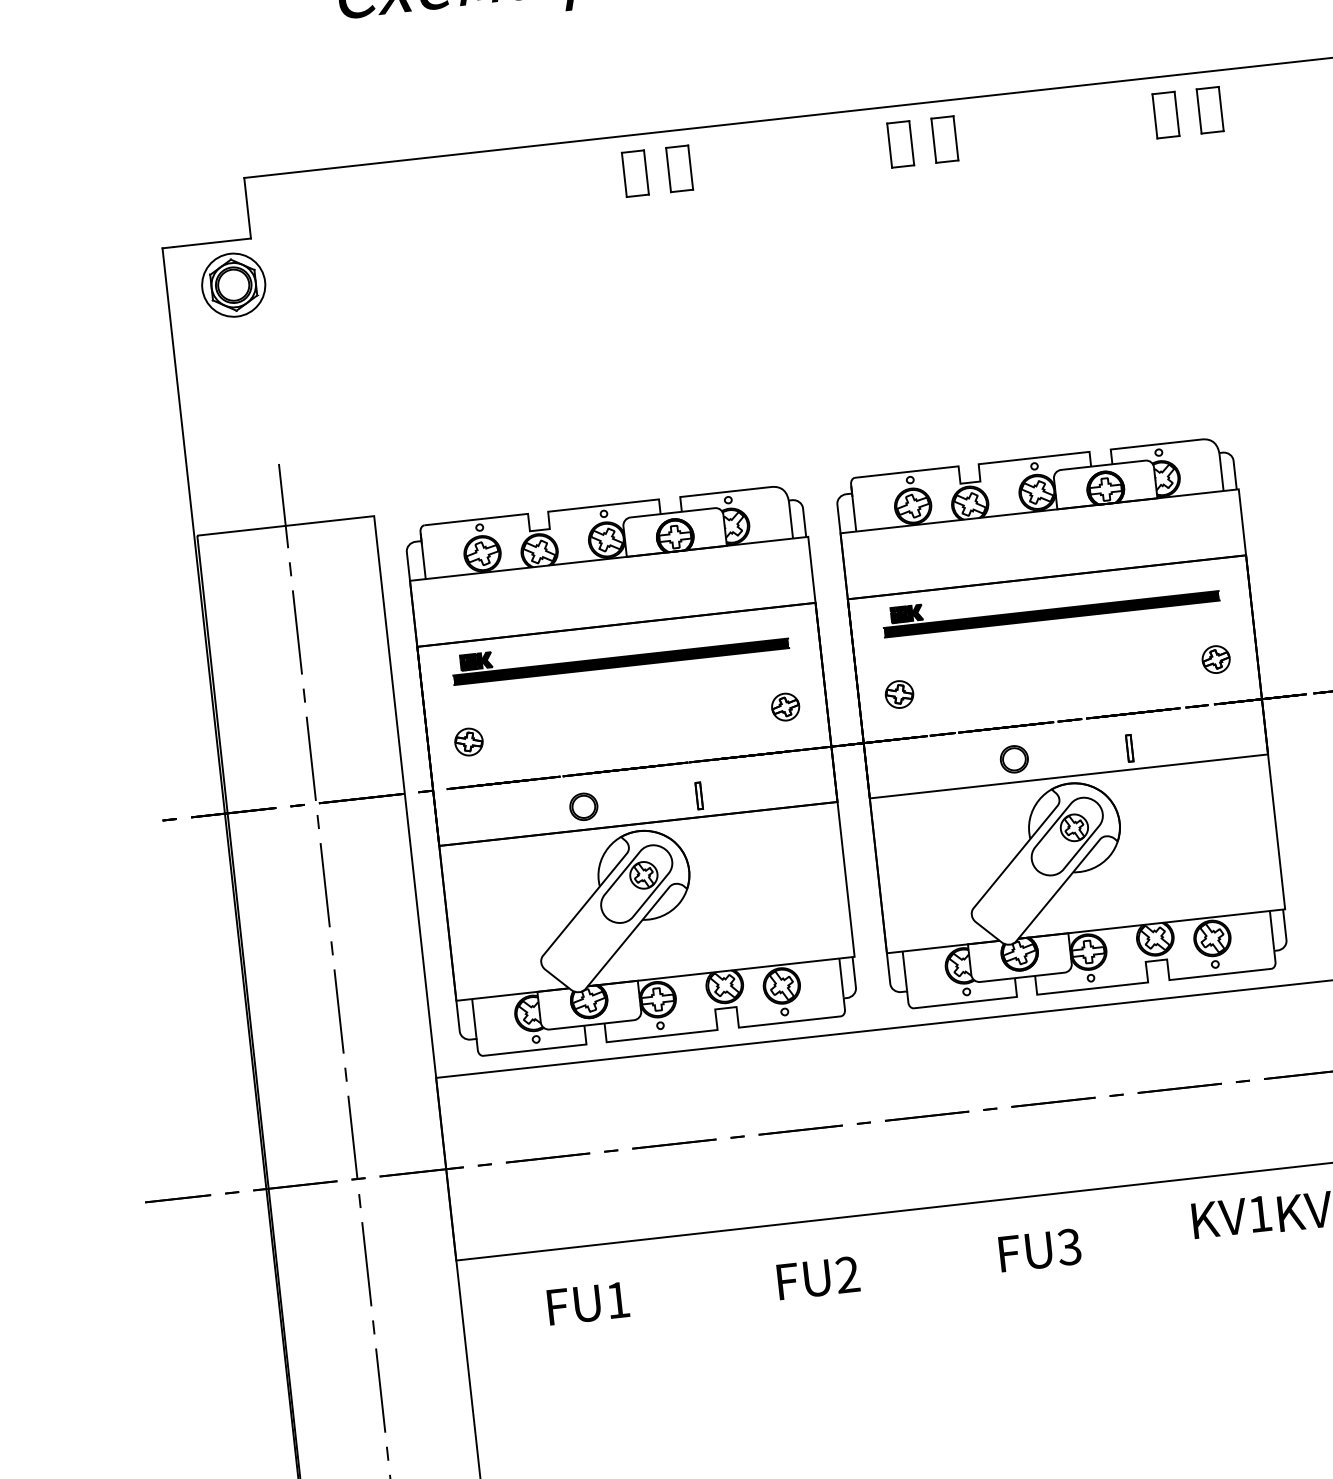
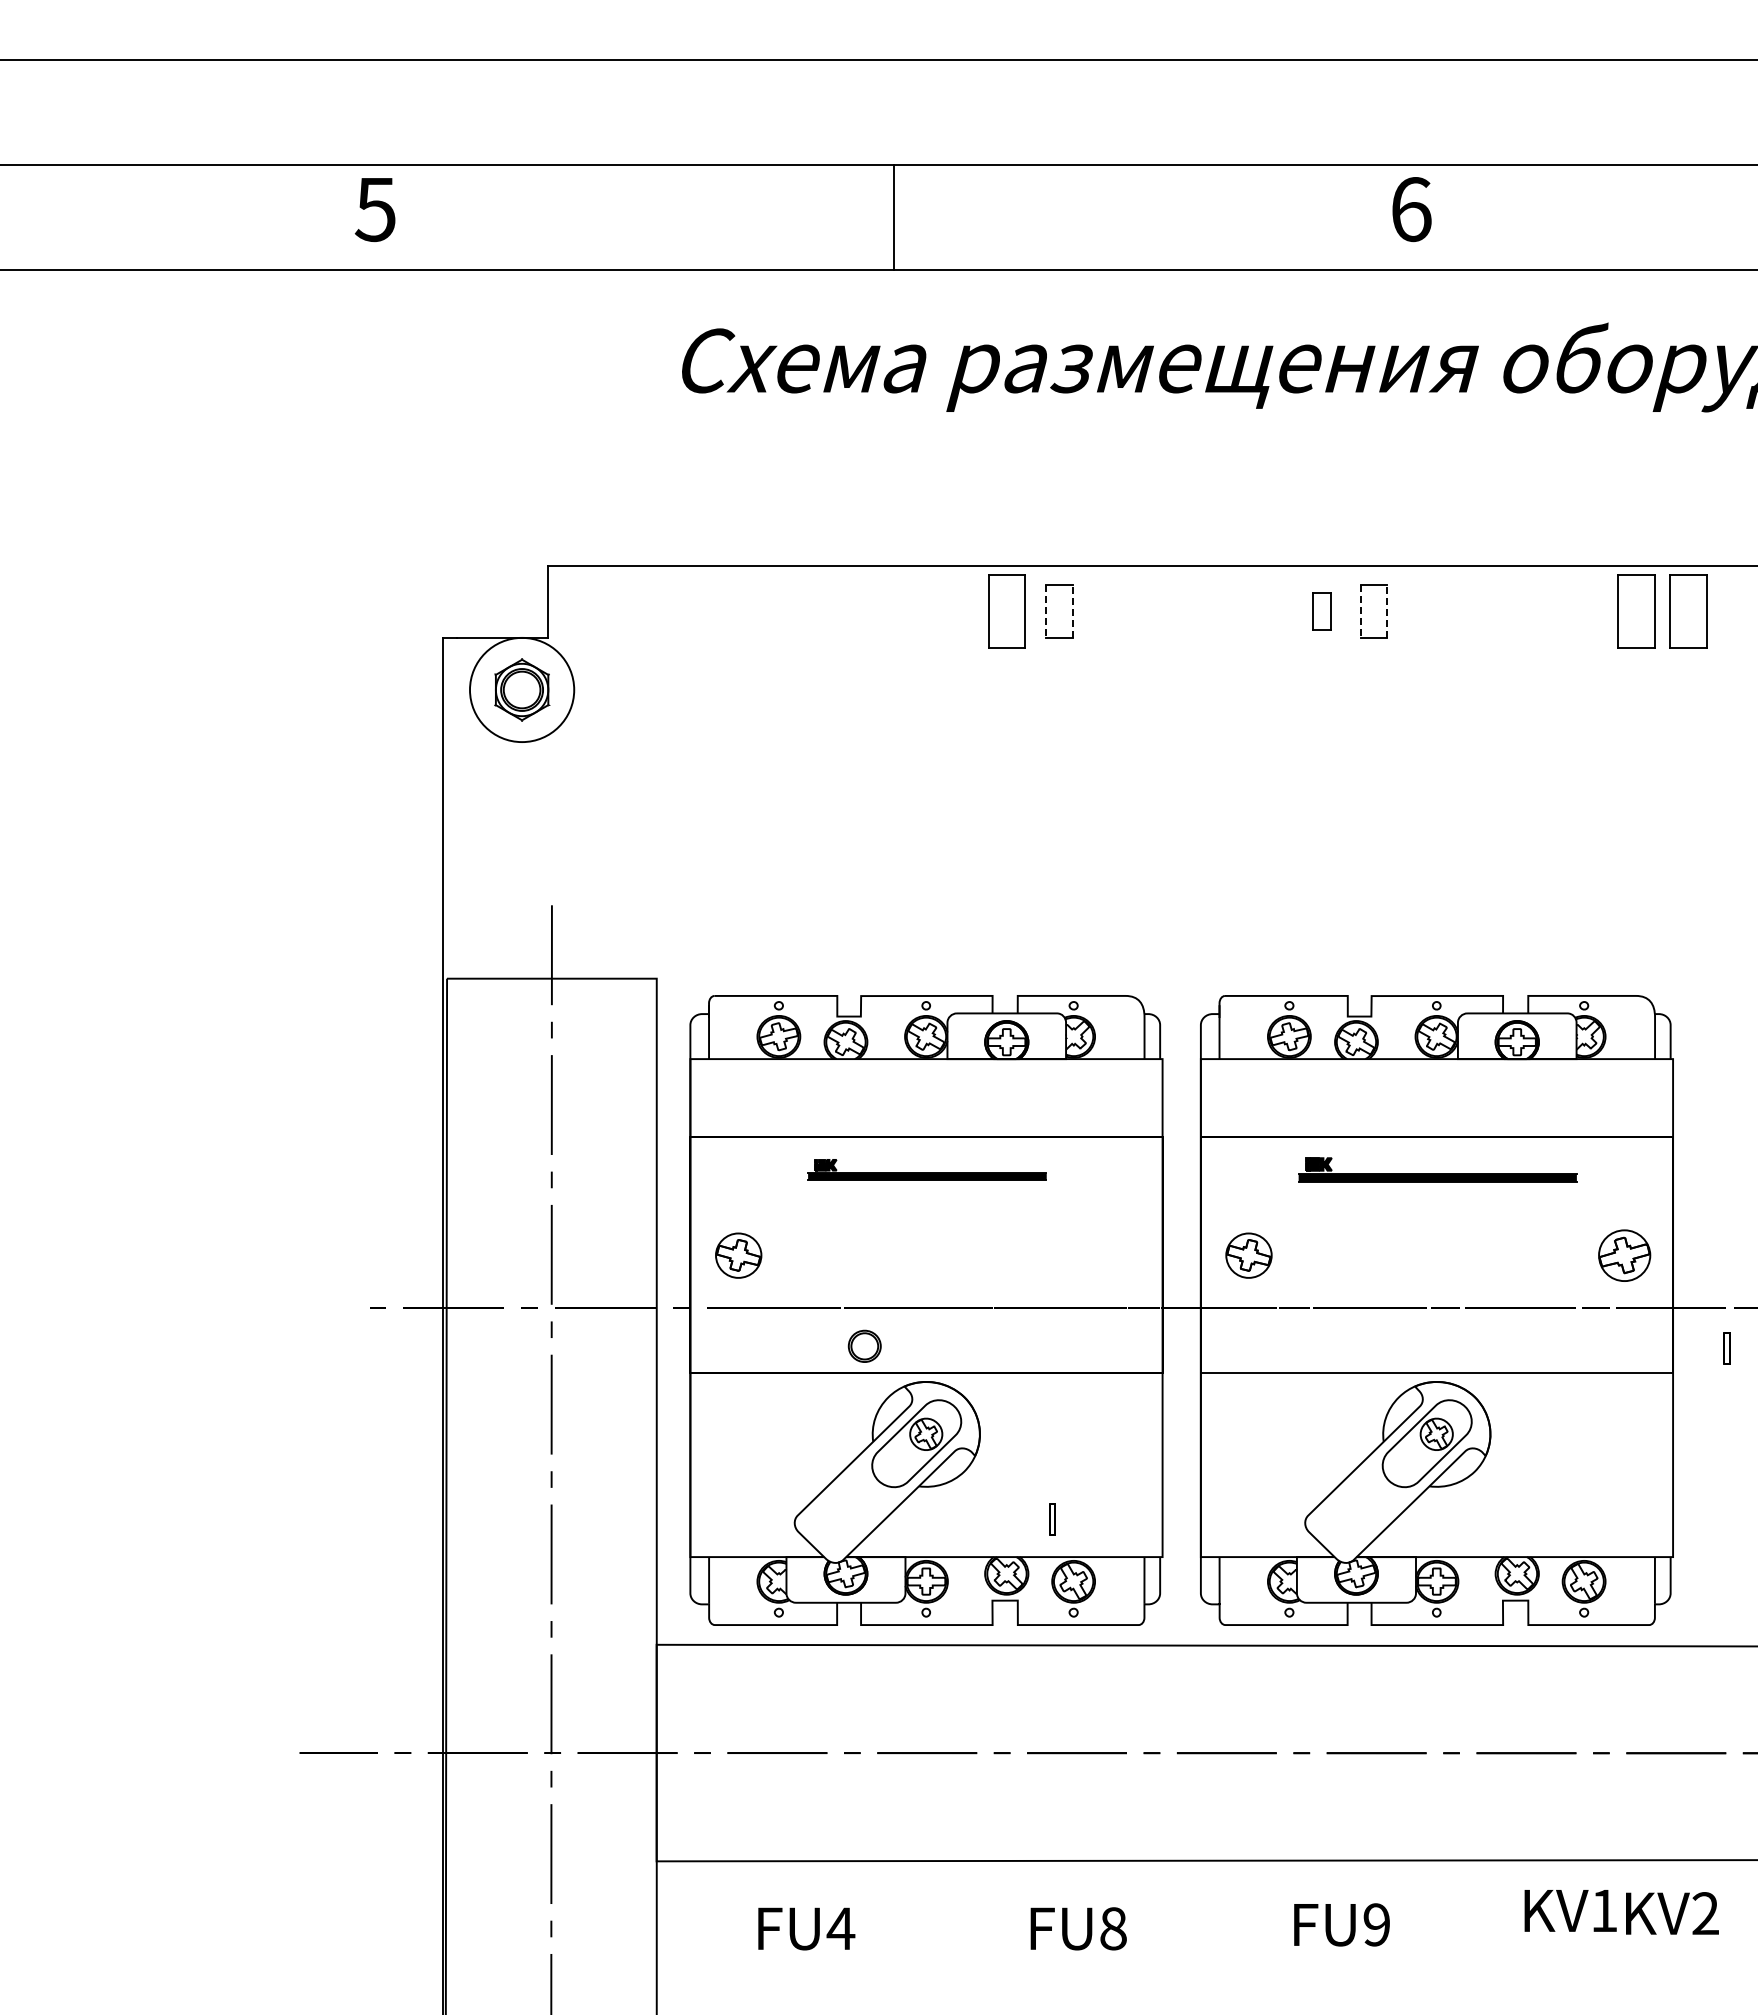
part: (1210, 110) -> (1688, 611), size x1.4
part: (1165, 115) -> (1635, 611), size x1.4
line: (956, 137) -> (1387, 610), solid -> dashed
line: (933, 140) -> (1360, 611), solid -> dashed
part: (900, 144) -> (1321, 611), size x0.7
line: (690, 166) -> (1072, 610), solid -> dashed
line: (668, 170) -> (1046, 611), solid -> dashed
part: (634, 173) -> (1006, 611), size x1.4
circle: (233, 284) -> (521, 689), size x1.4
part: (1050, 604) -> (1437, 1169), size x0.7
part: (620, 651) -> (927, 1169), size x0.6
part: (1216, 659) -> (1624, 1255), size x1.6
part: (899, 694) -> (1249, 1255), size x1.4
part: (785, 707) -> (1113, 1255), removed
part: (468, 741) -> (738, 1255), size x1.4
part: (1129, 748) -> (1726, 1348), moved
part: (1014, 758) -> (1375, 1345), removed
part: (699, 795) -> (1052, 1519), moved
text: (1069, 1246) -> (1376, 1924), FU3 -> FU9
text: (847, 1274) -> (1113, 1928), FU2 -> FU8
text: (617, 1300) -> (840, 1928), FU1 -> FU4

